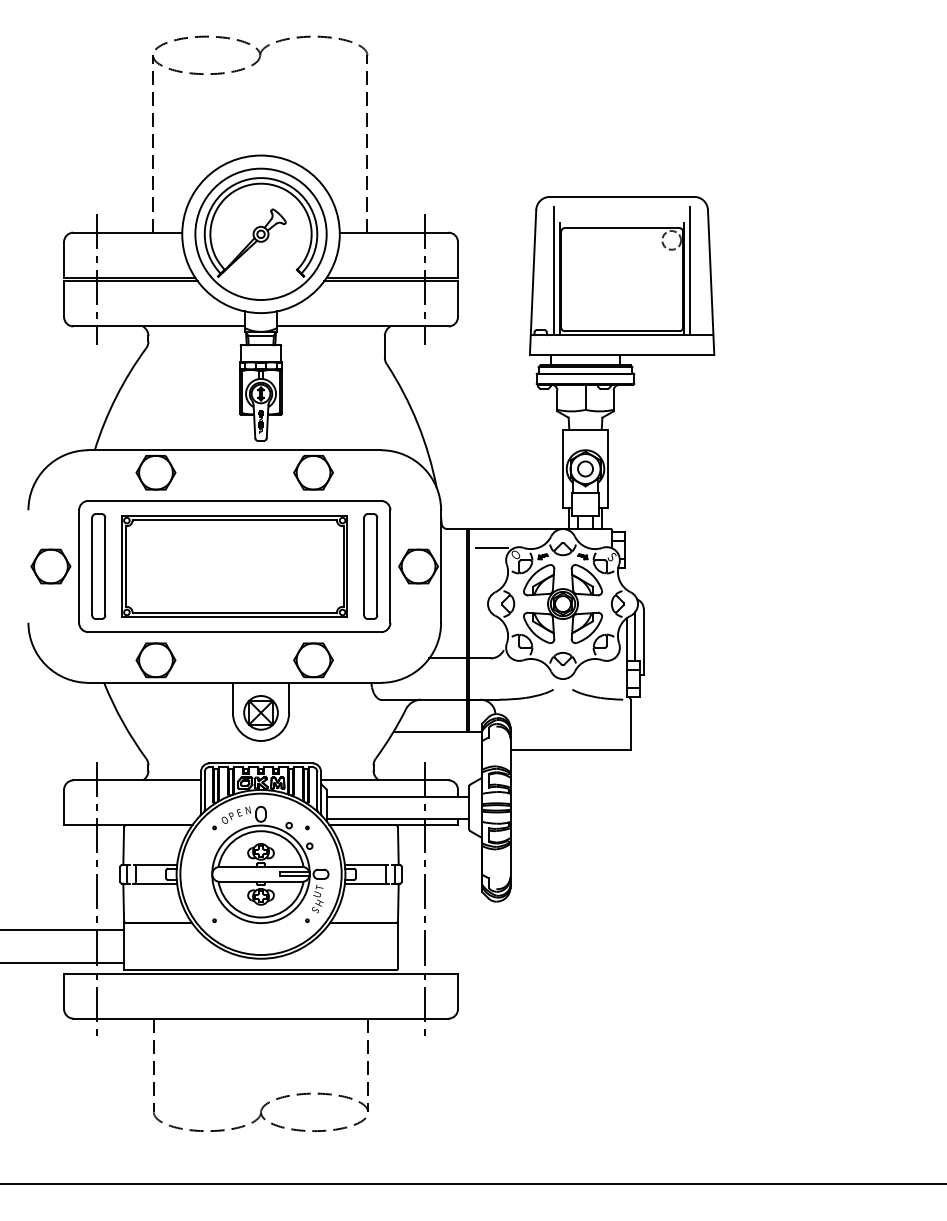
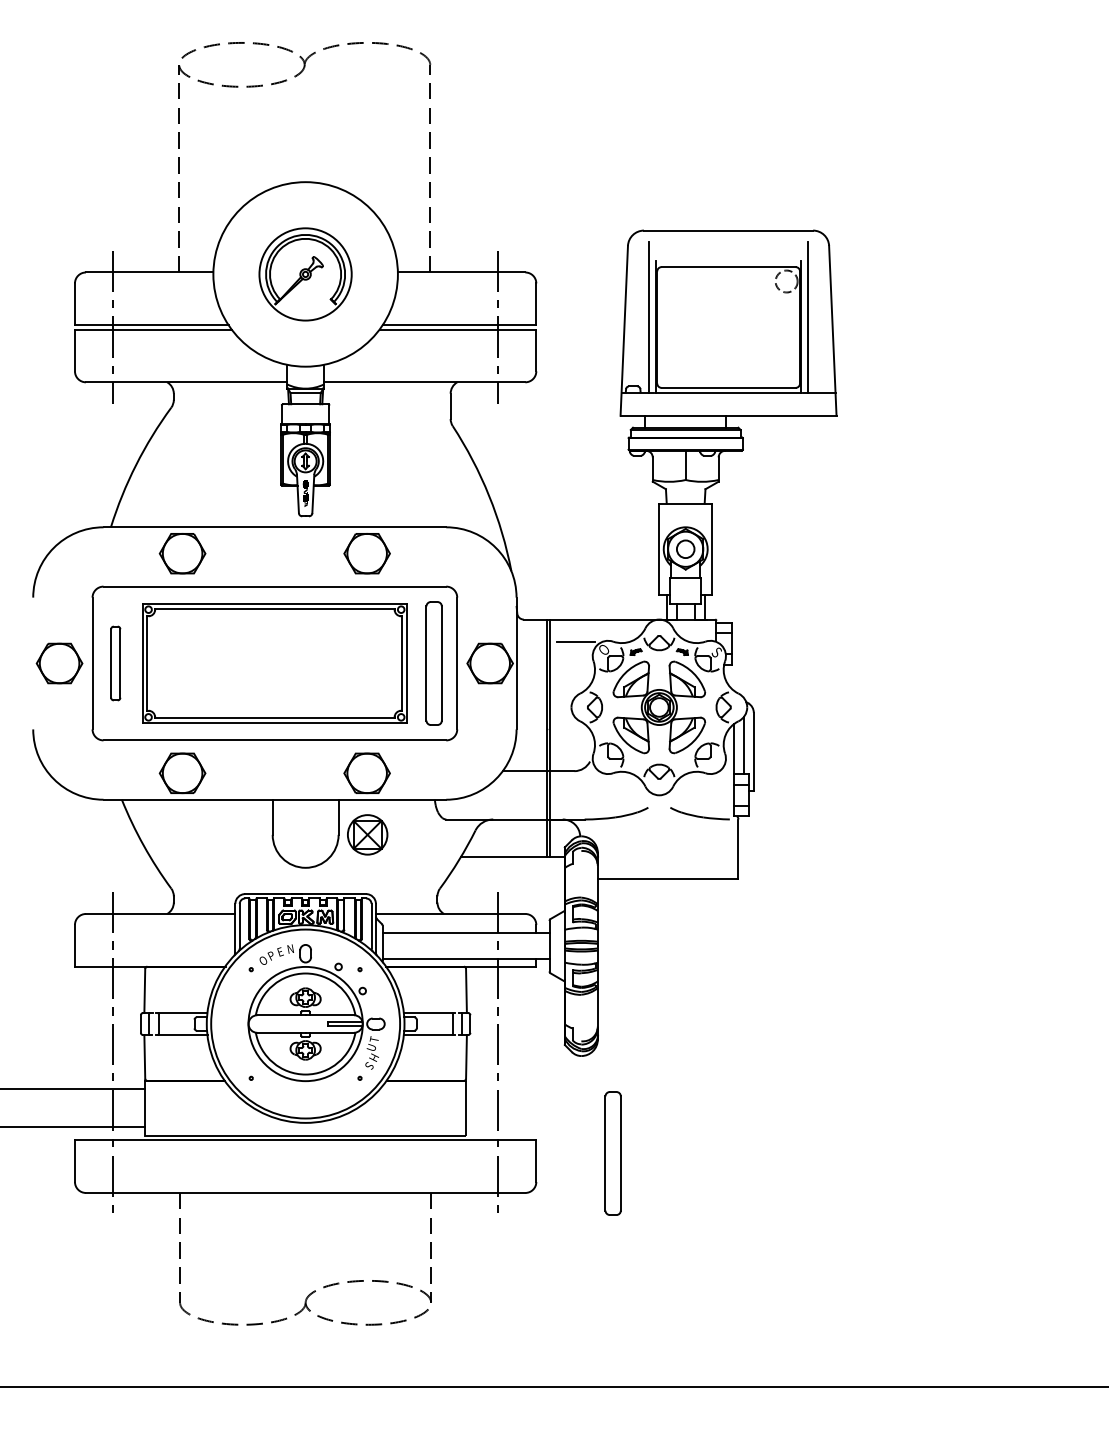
part: (260, 234) -> (305, 274), size x0.6
part: (98, 566) -> (115, 663), size x0.6
part: (260, 712) -> (367, 834), moved
part: (523, 984) -> (612, 1153), added

